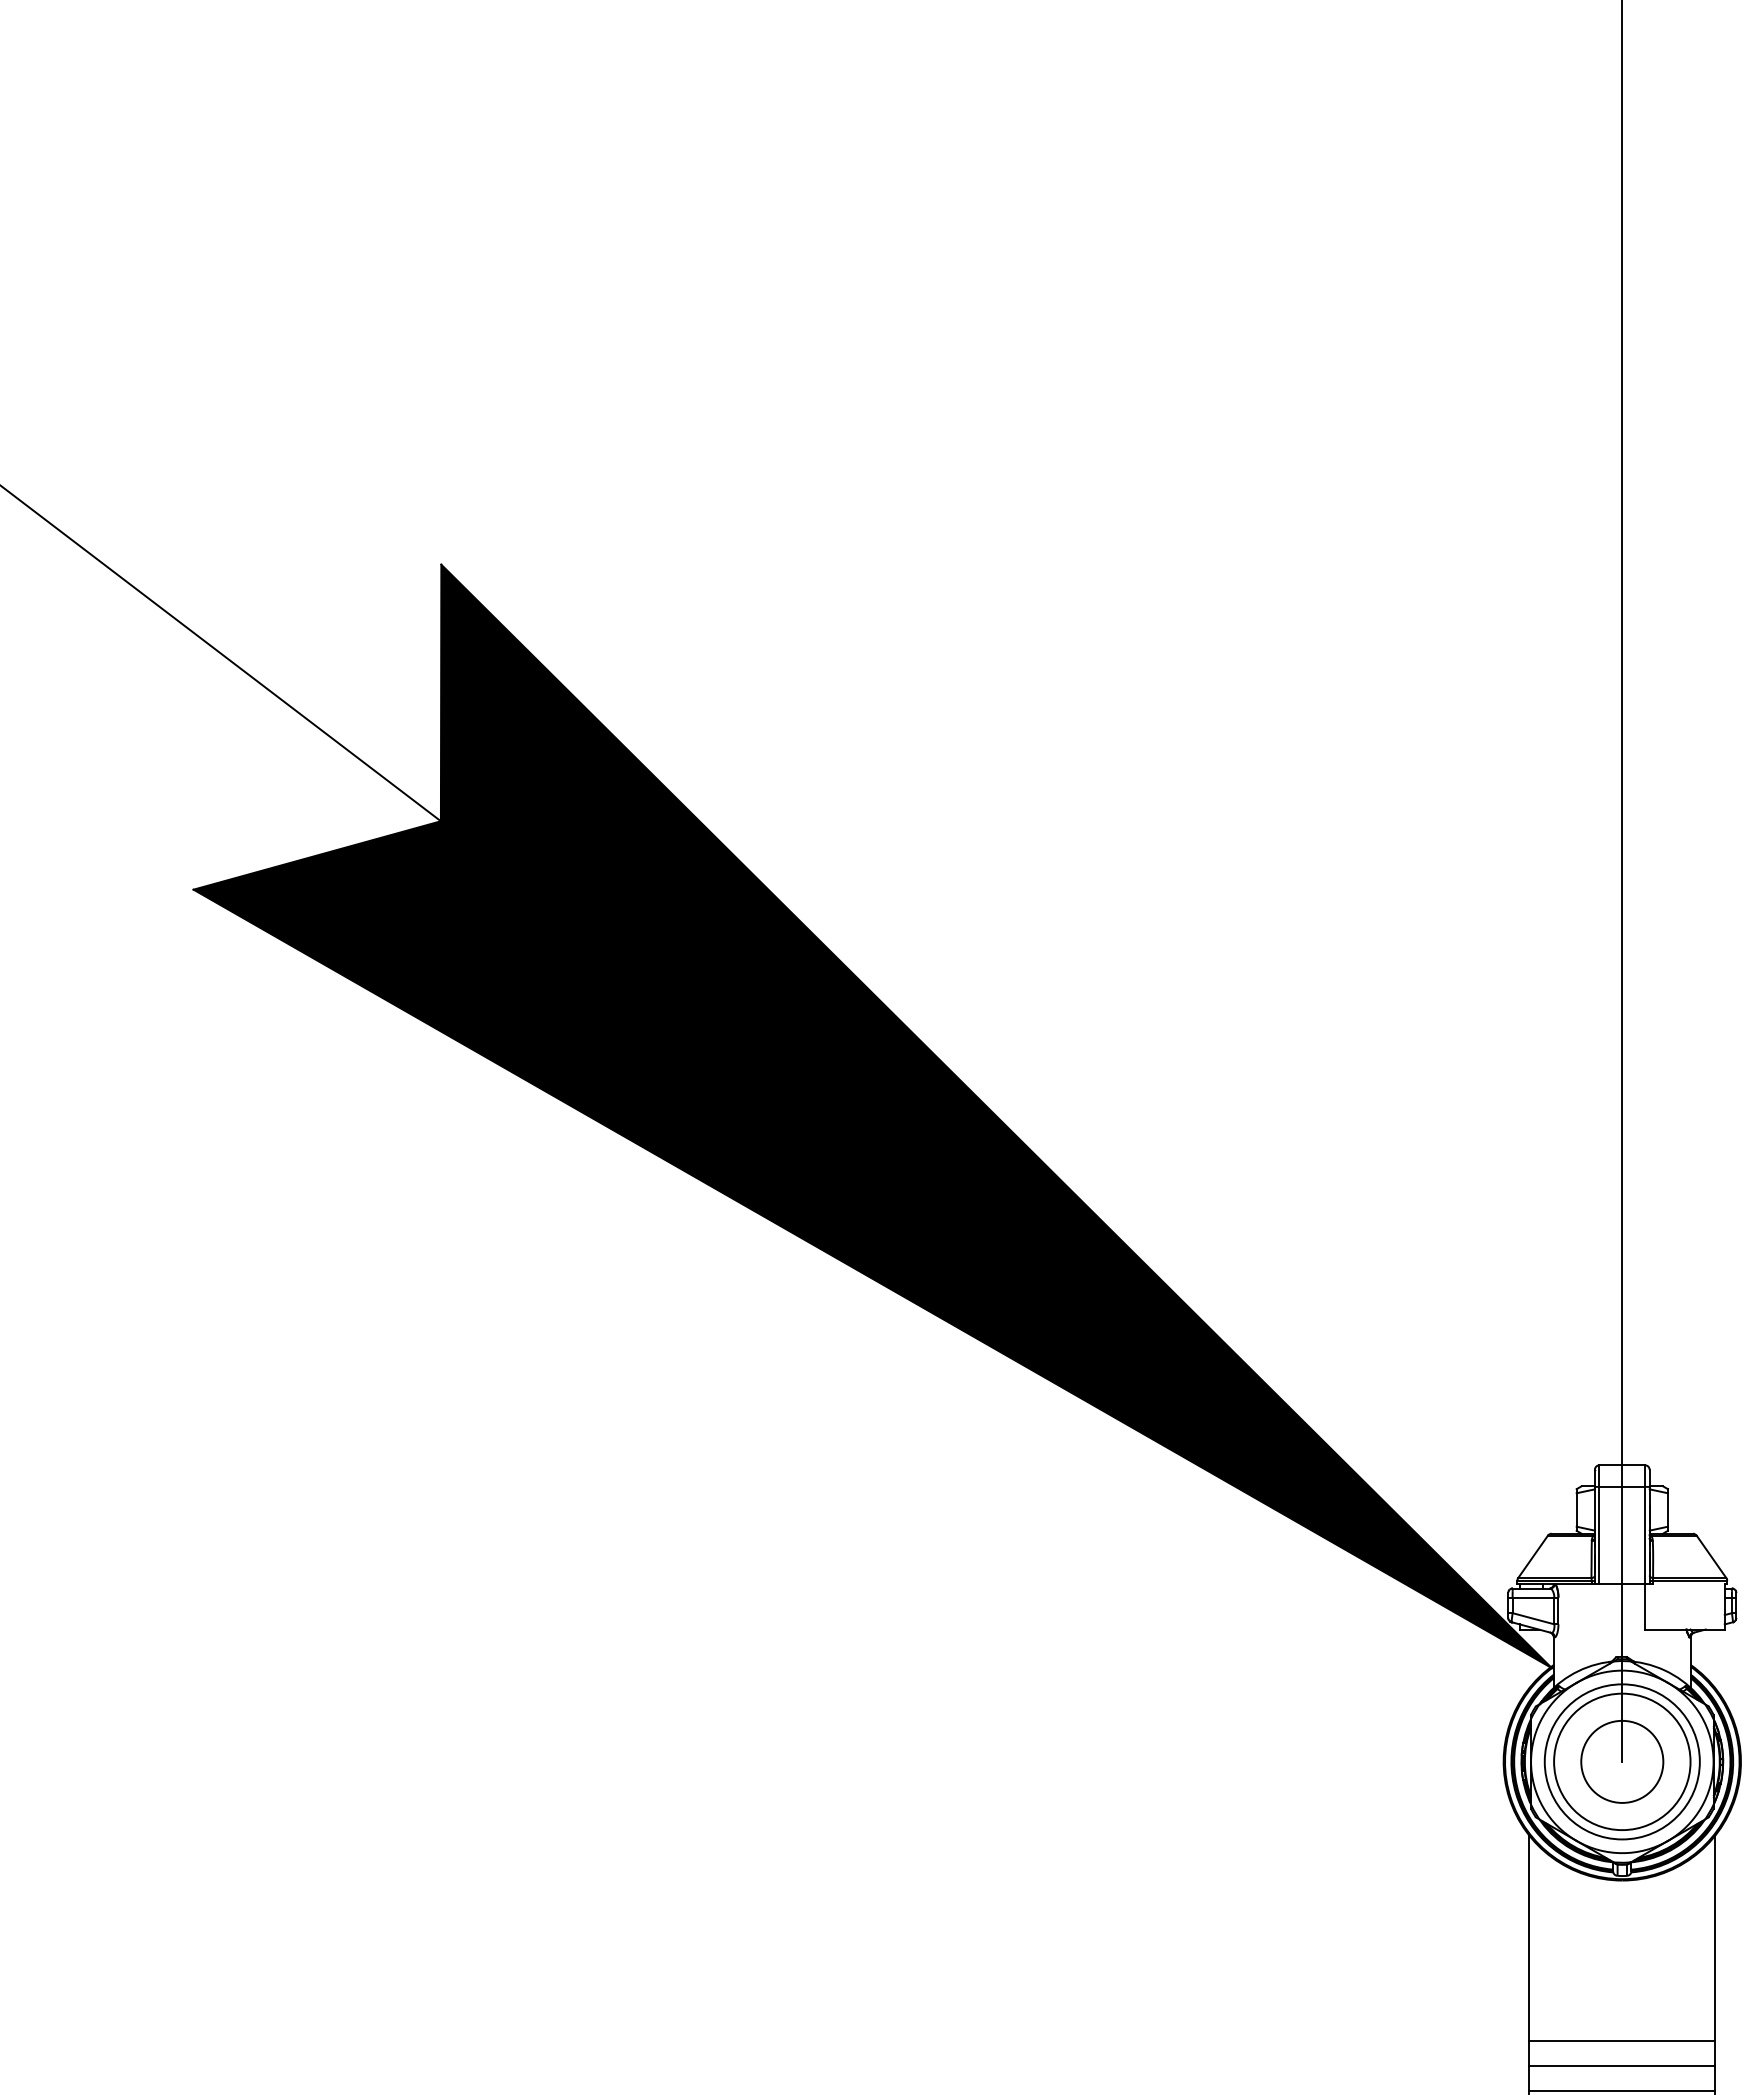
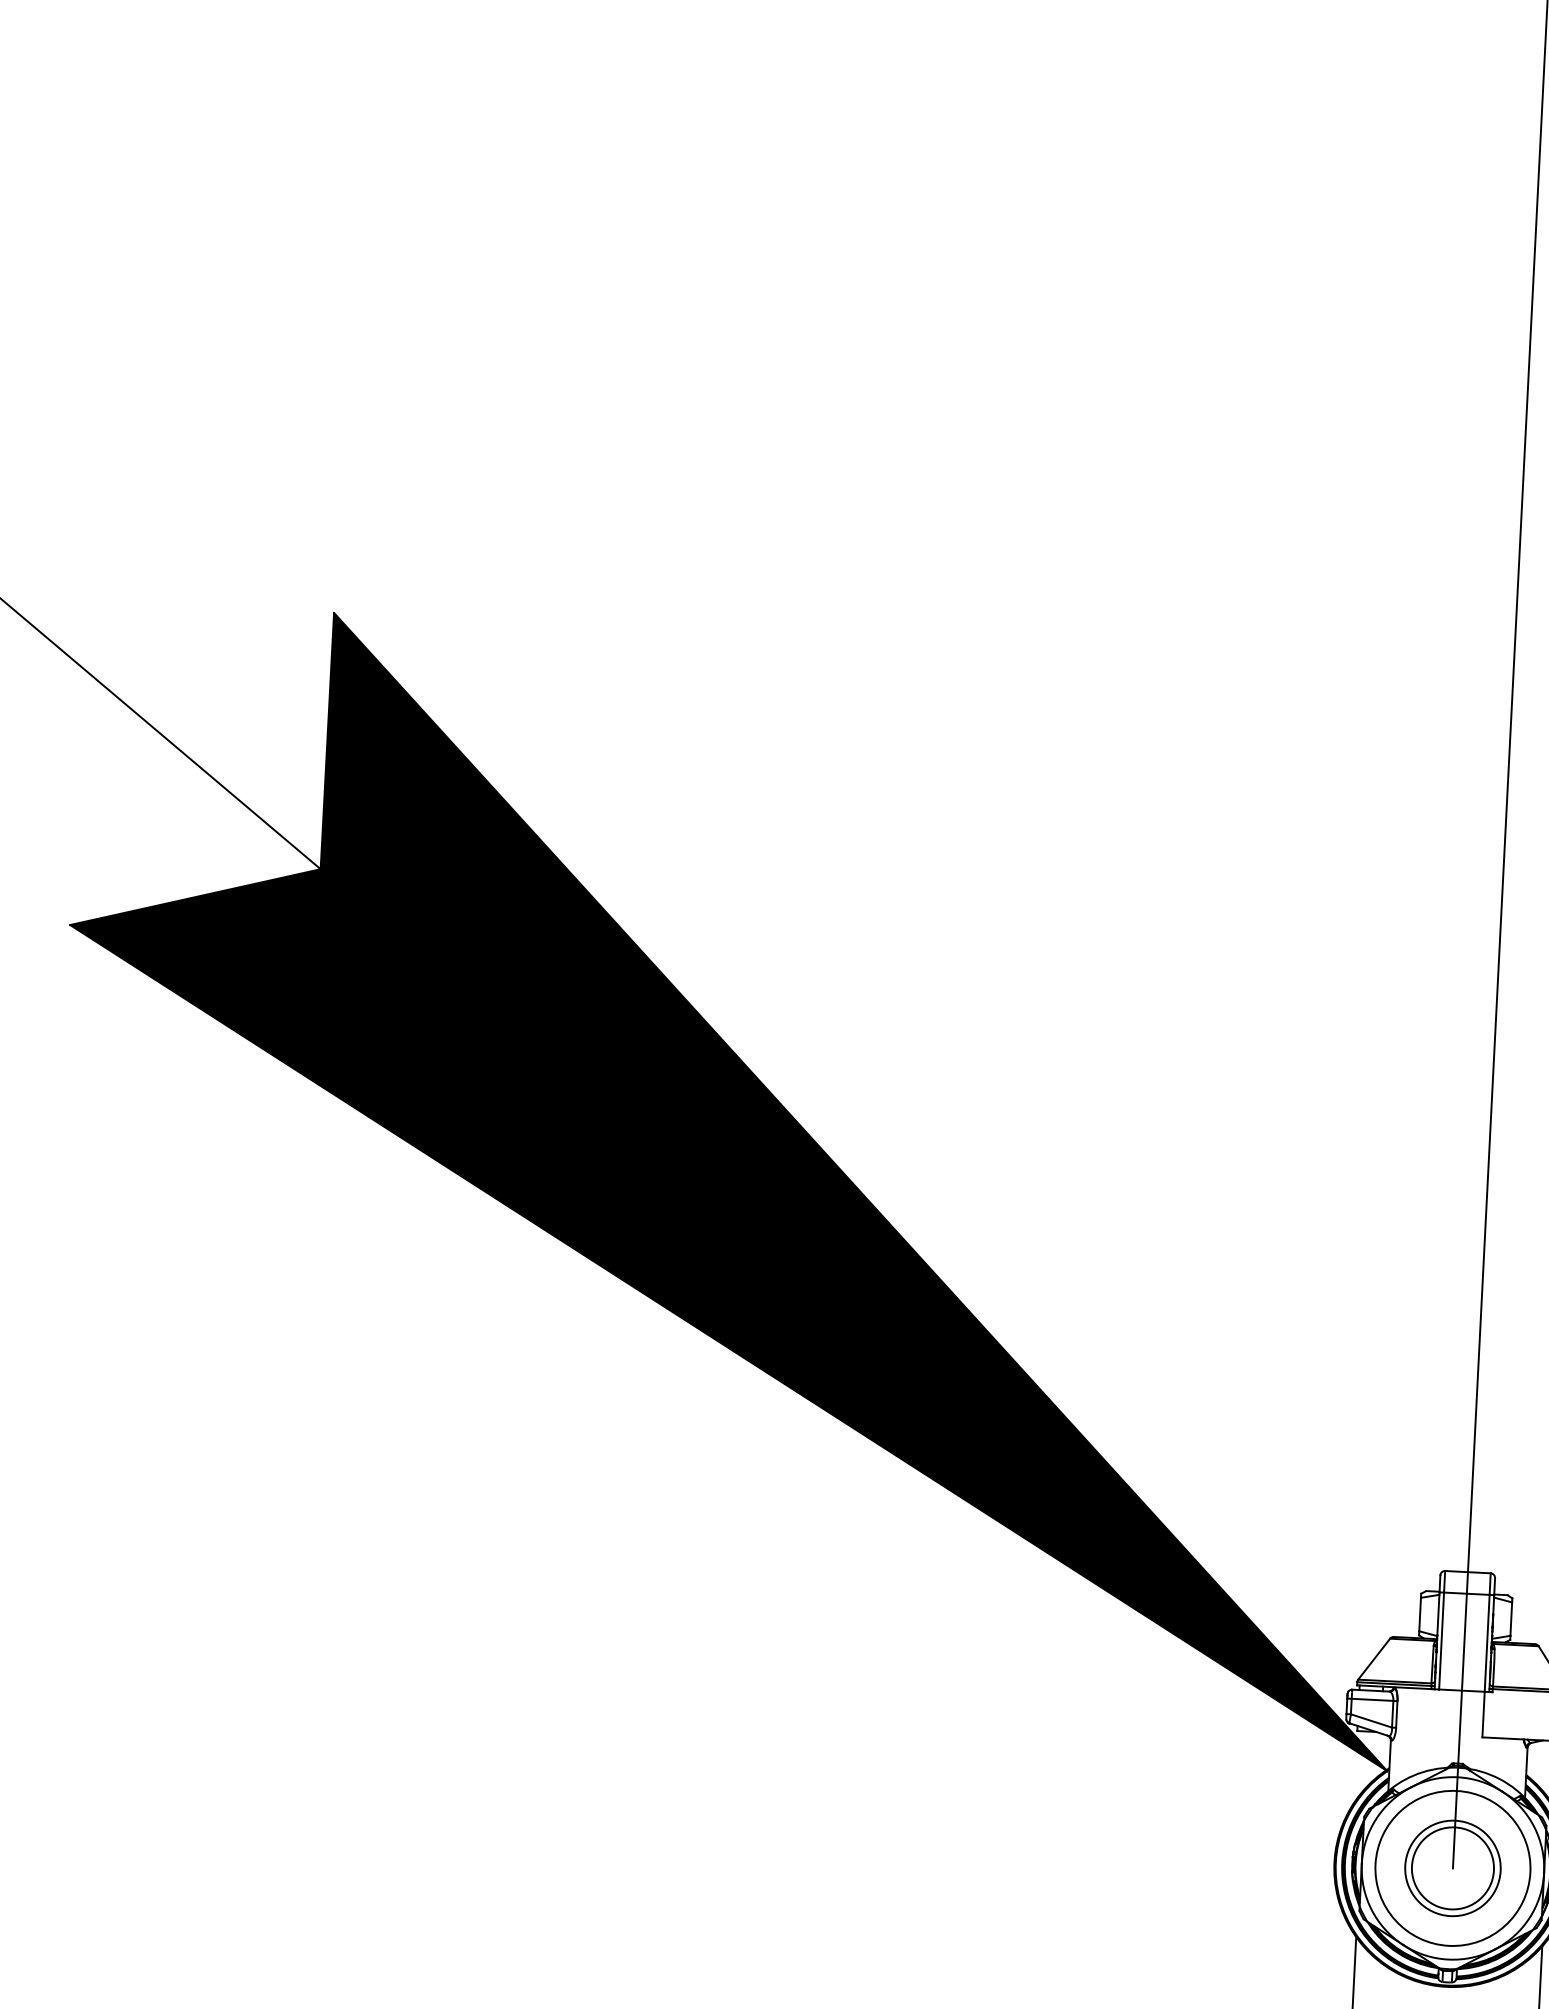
circle: (1622, 1761) -> (1453, 1868), size x0.7

